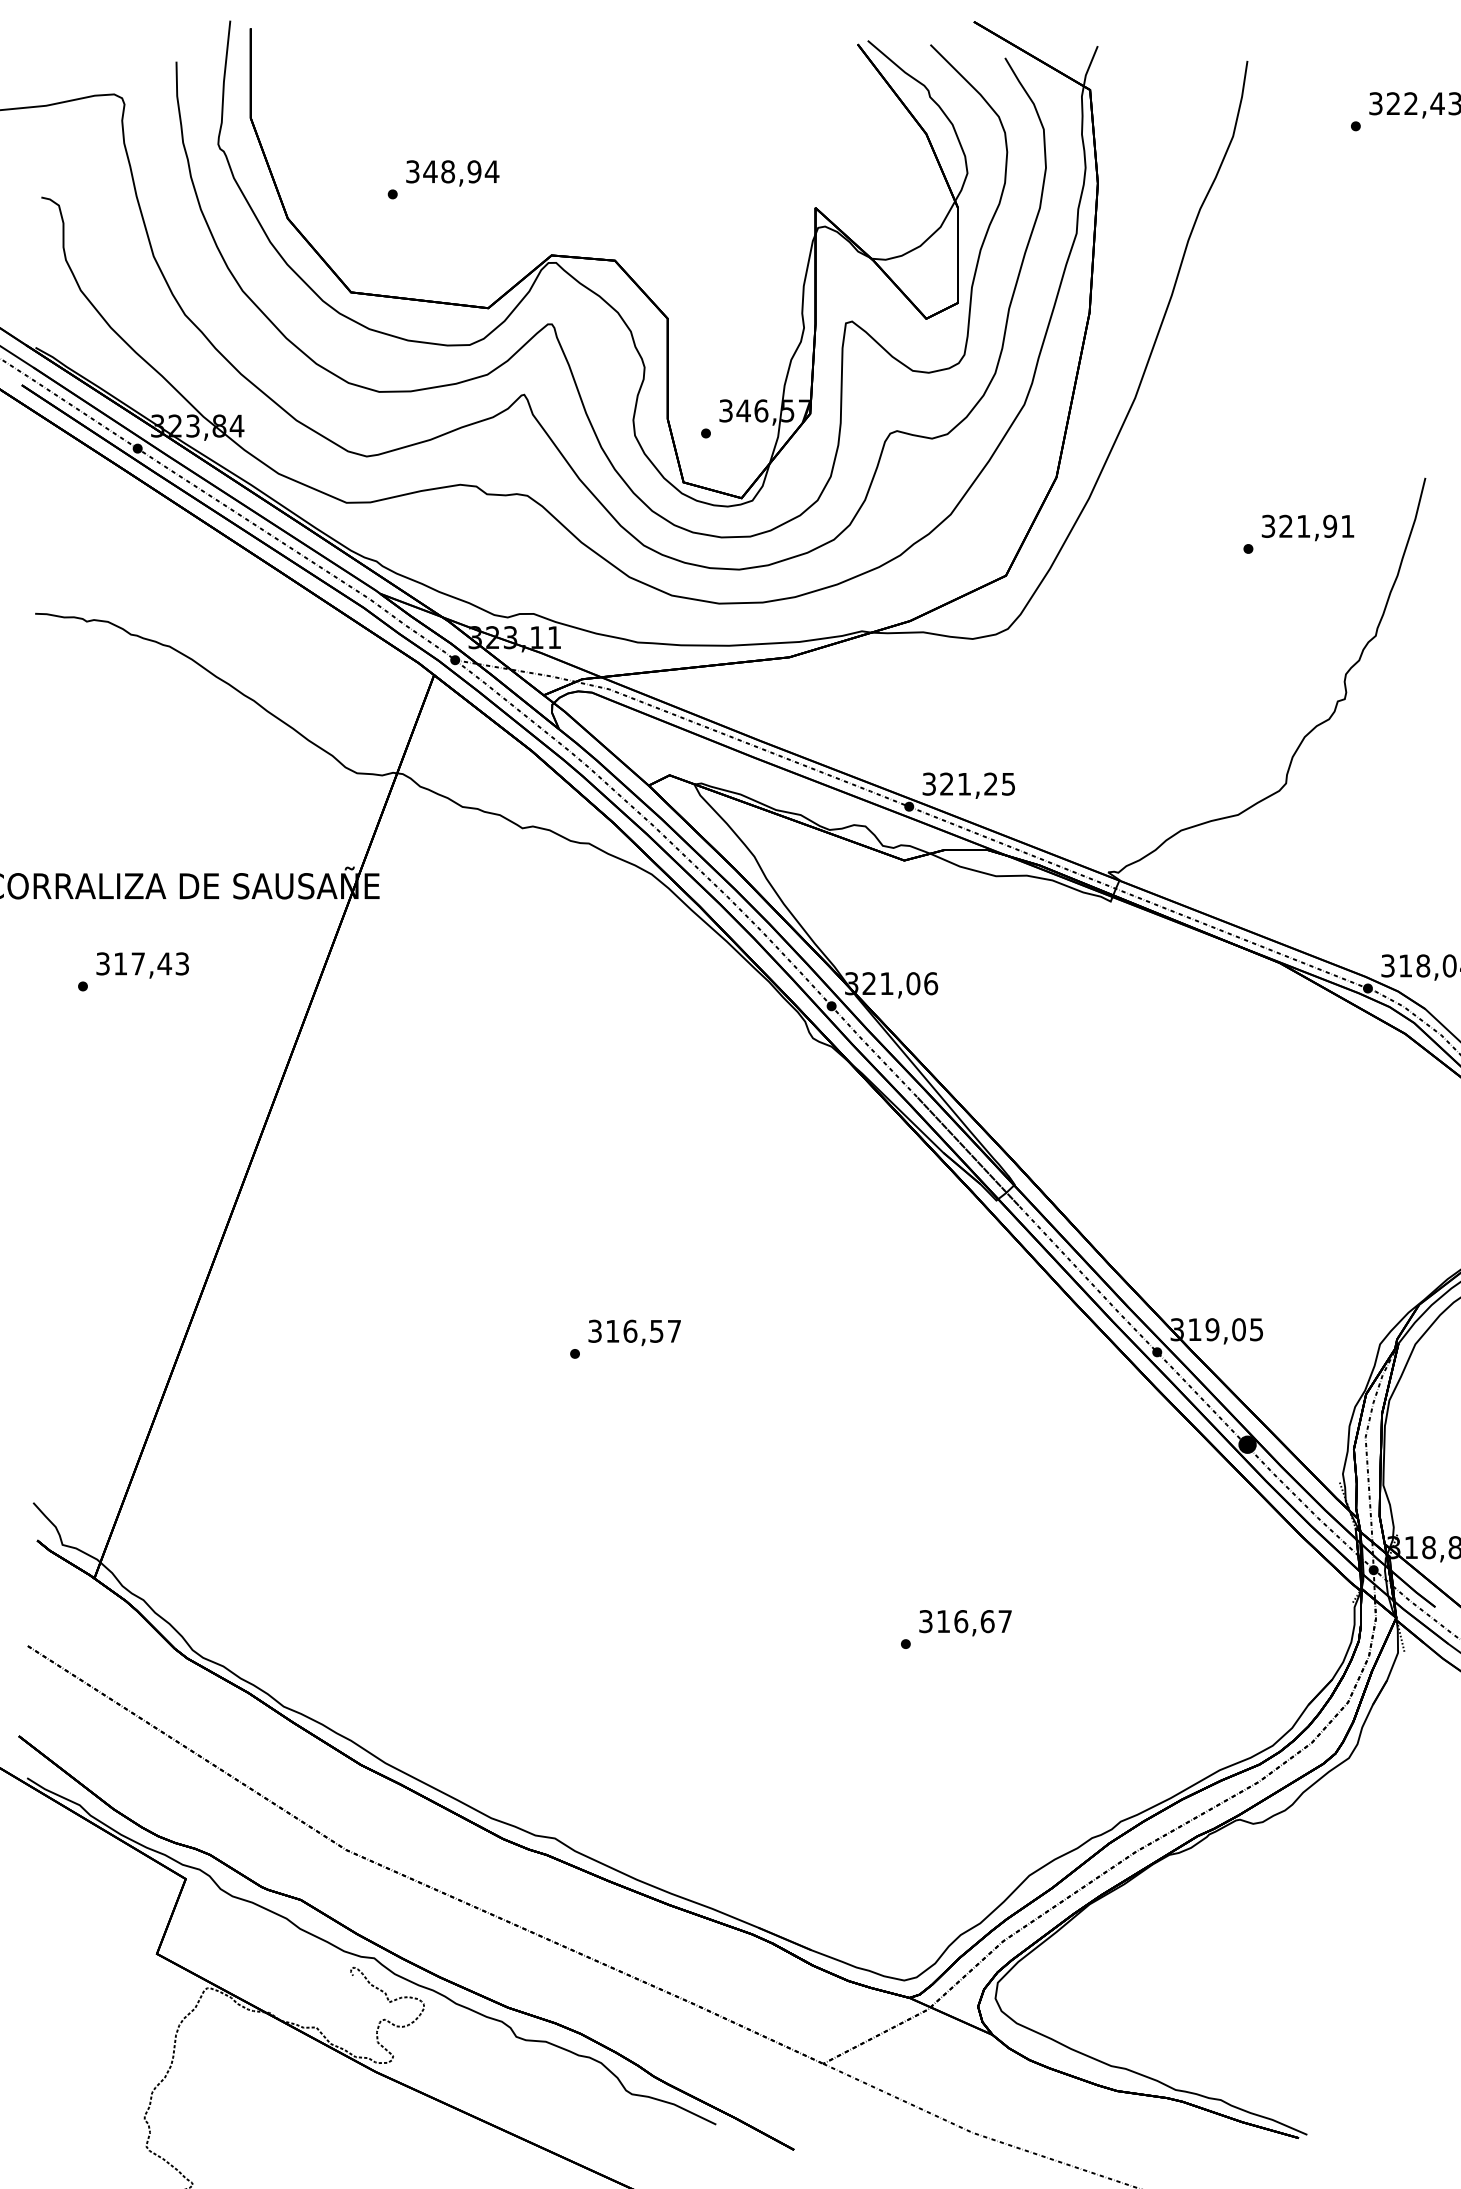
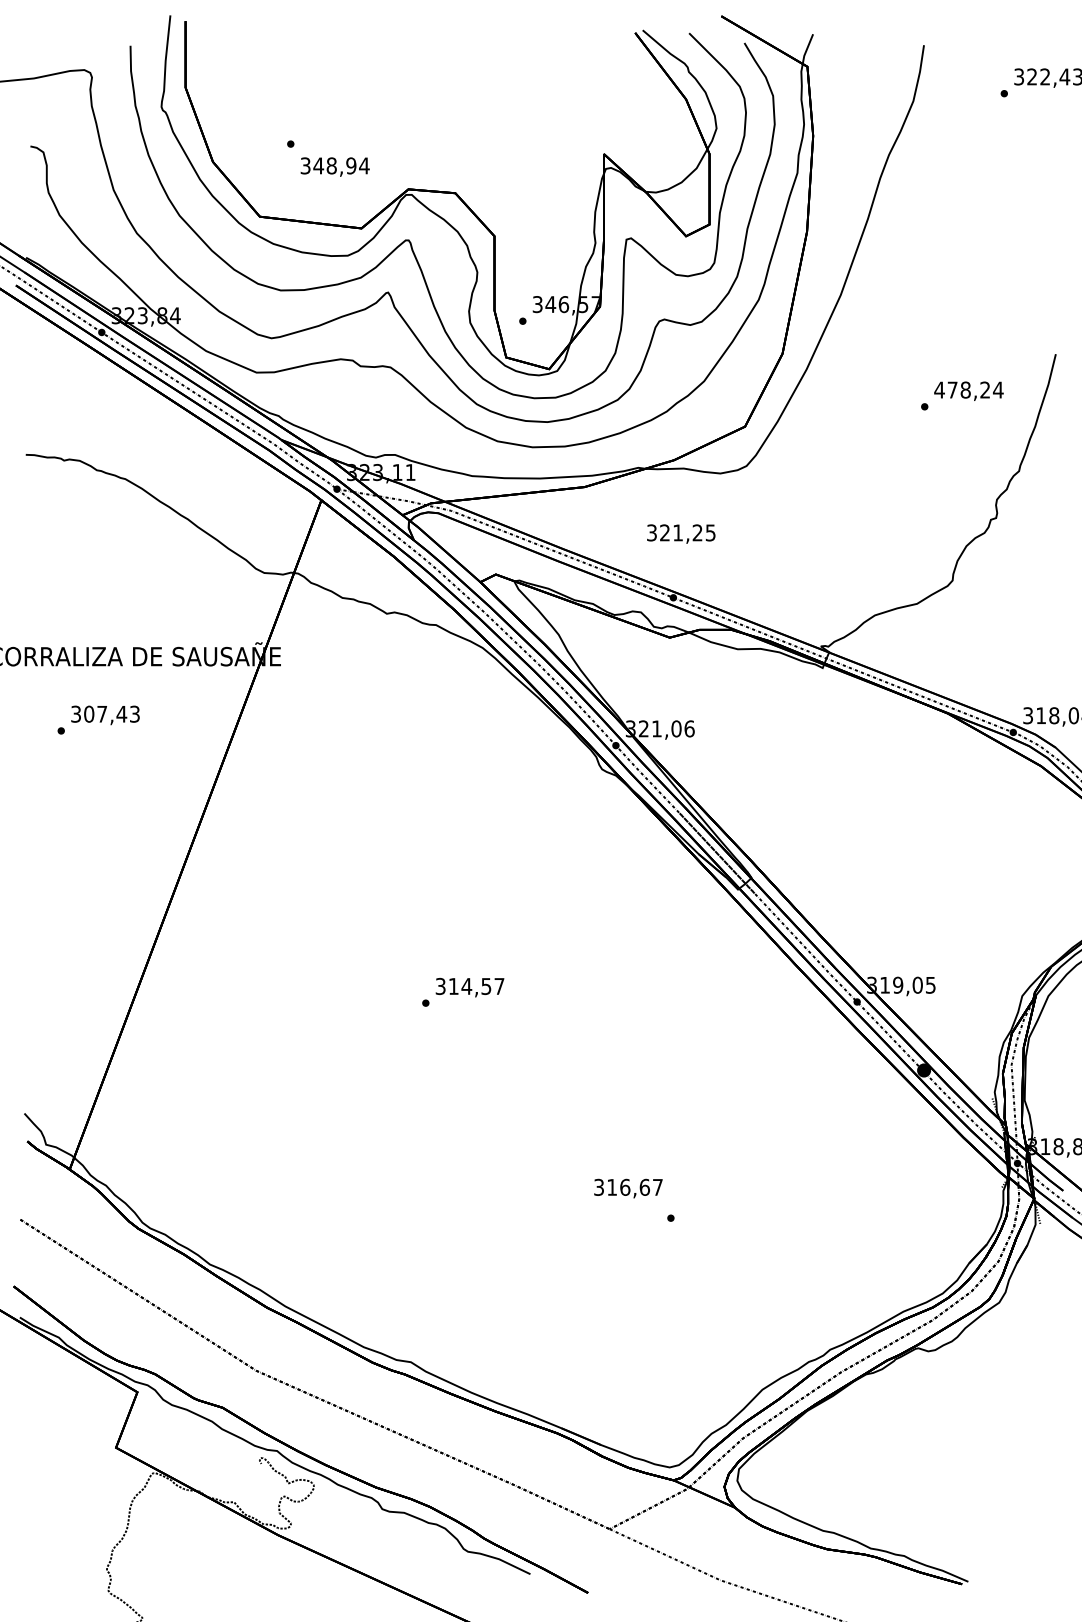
text: (452, 173) -> (335, 167), moved
text: (1308, 525) -> (969, 389), 321,91 -> 478,24
text: (968, 785) -> (681, 533), moved
text: (120, 963) -> (89, 713), 317,43 -> 307,43
text: (630, 1330) -> (466, 985), 316,57 -> 314,57
text: (965, 1623) -> (628, 1188), moved

